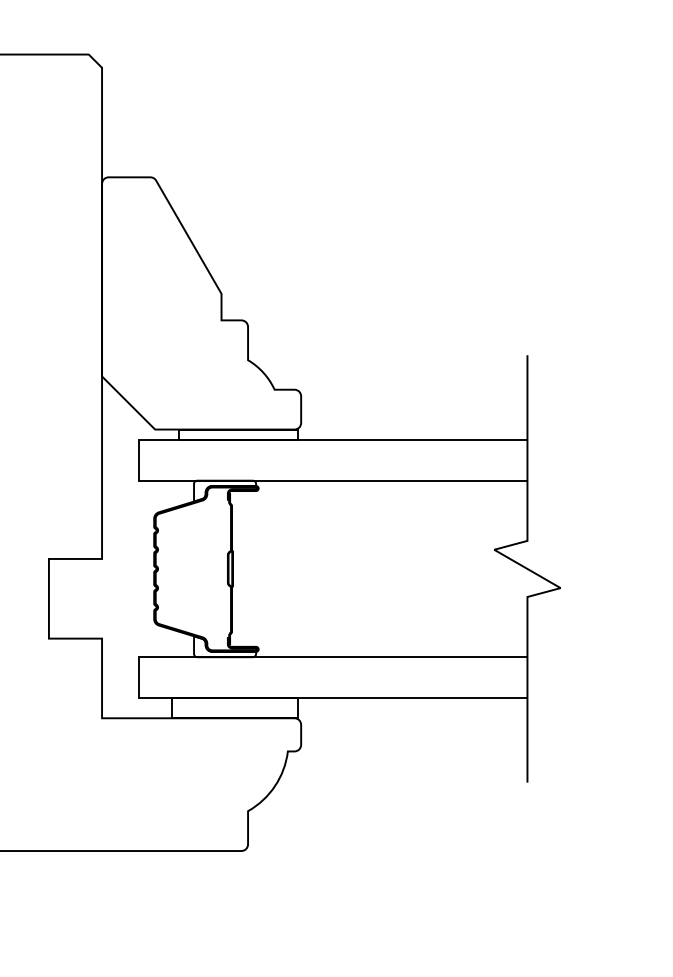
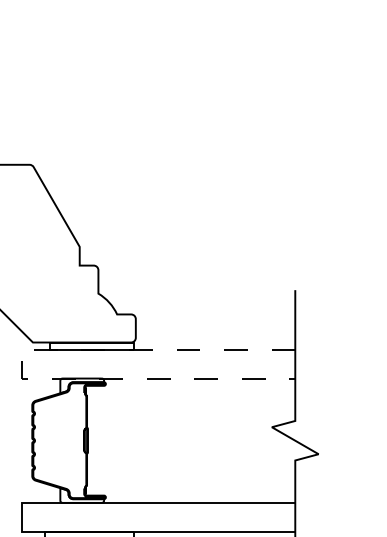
line: (139, 460) -> (21, 364), solid -> dashed

